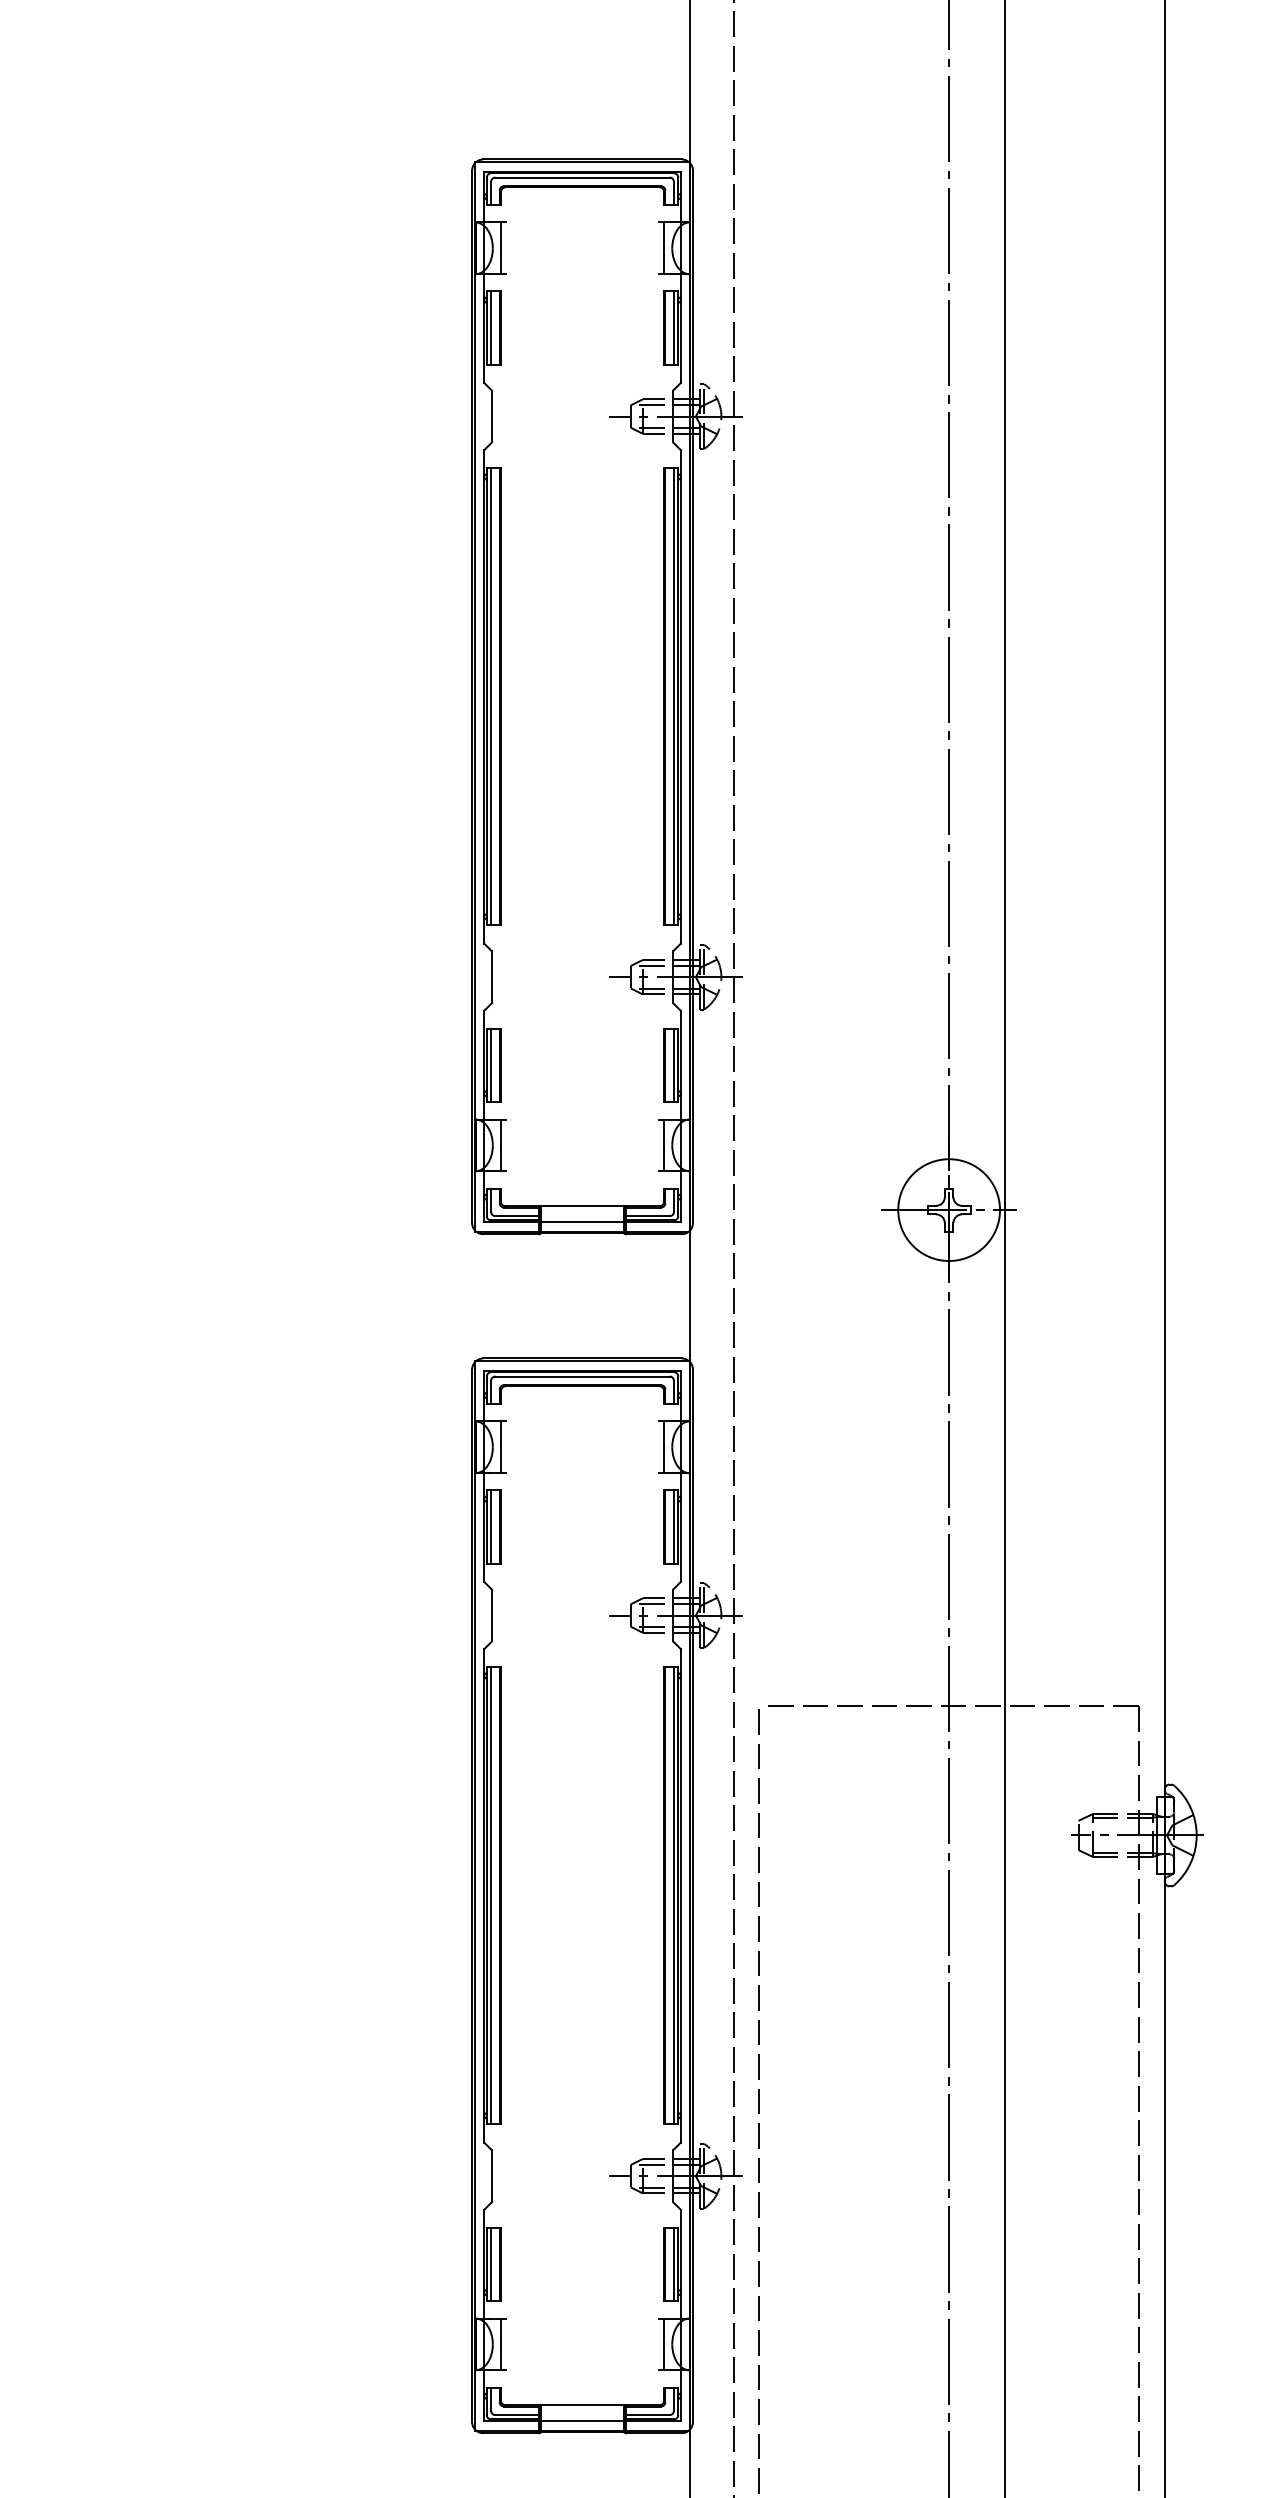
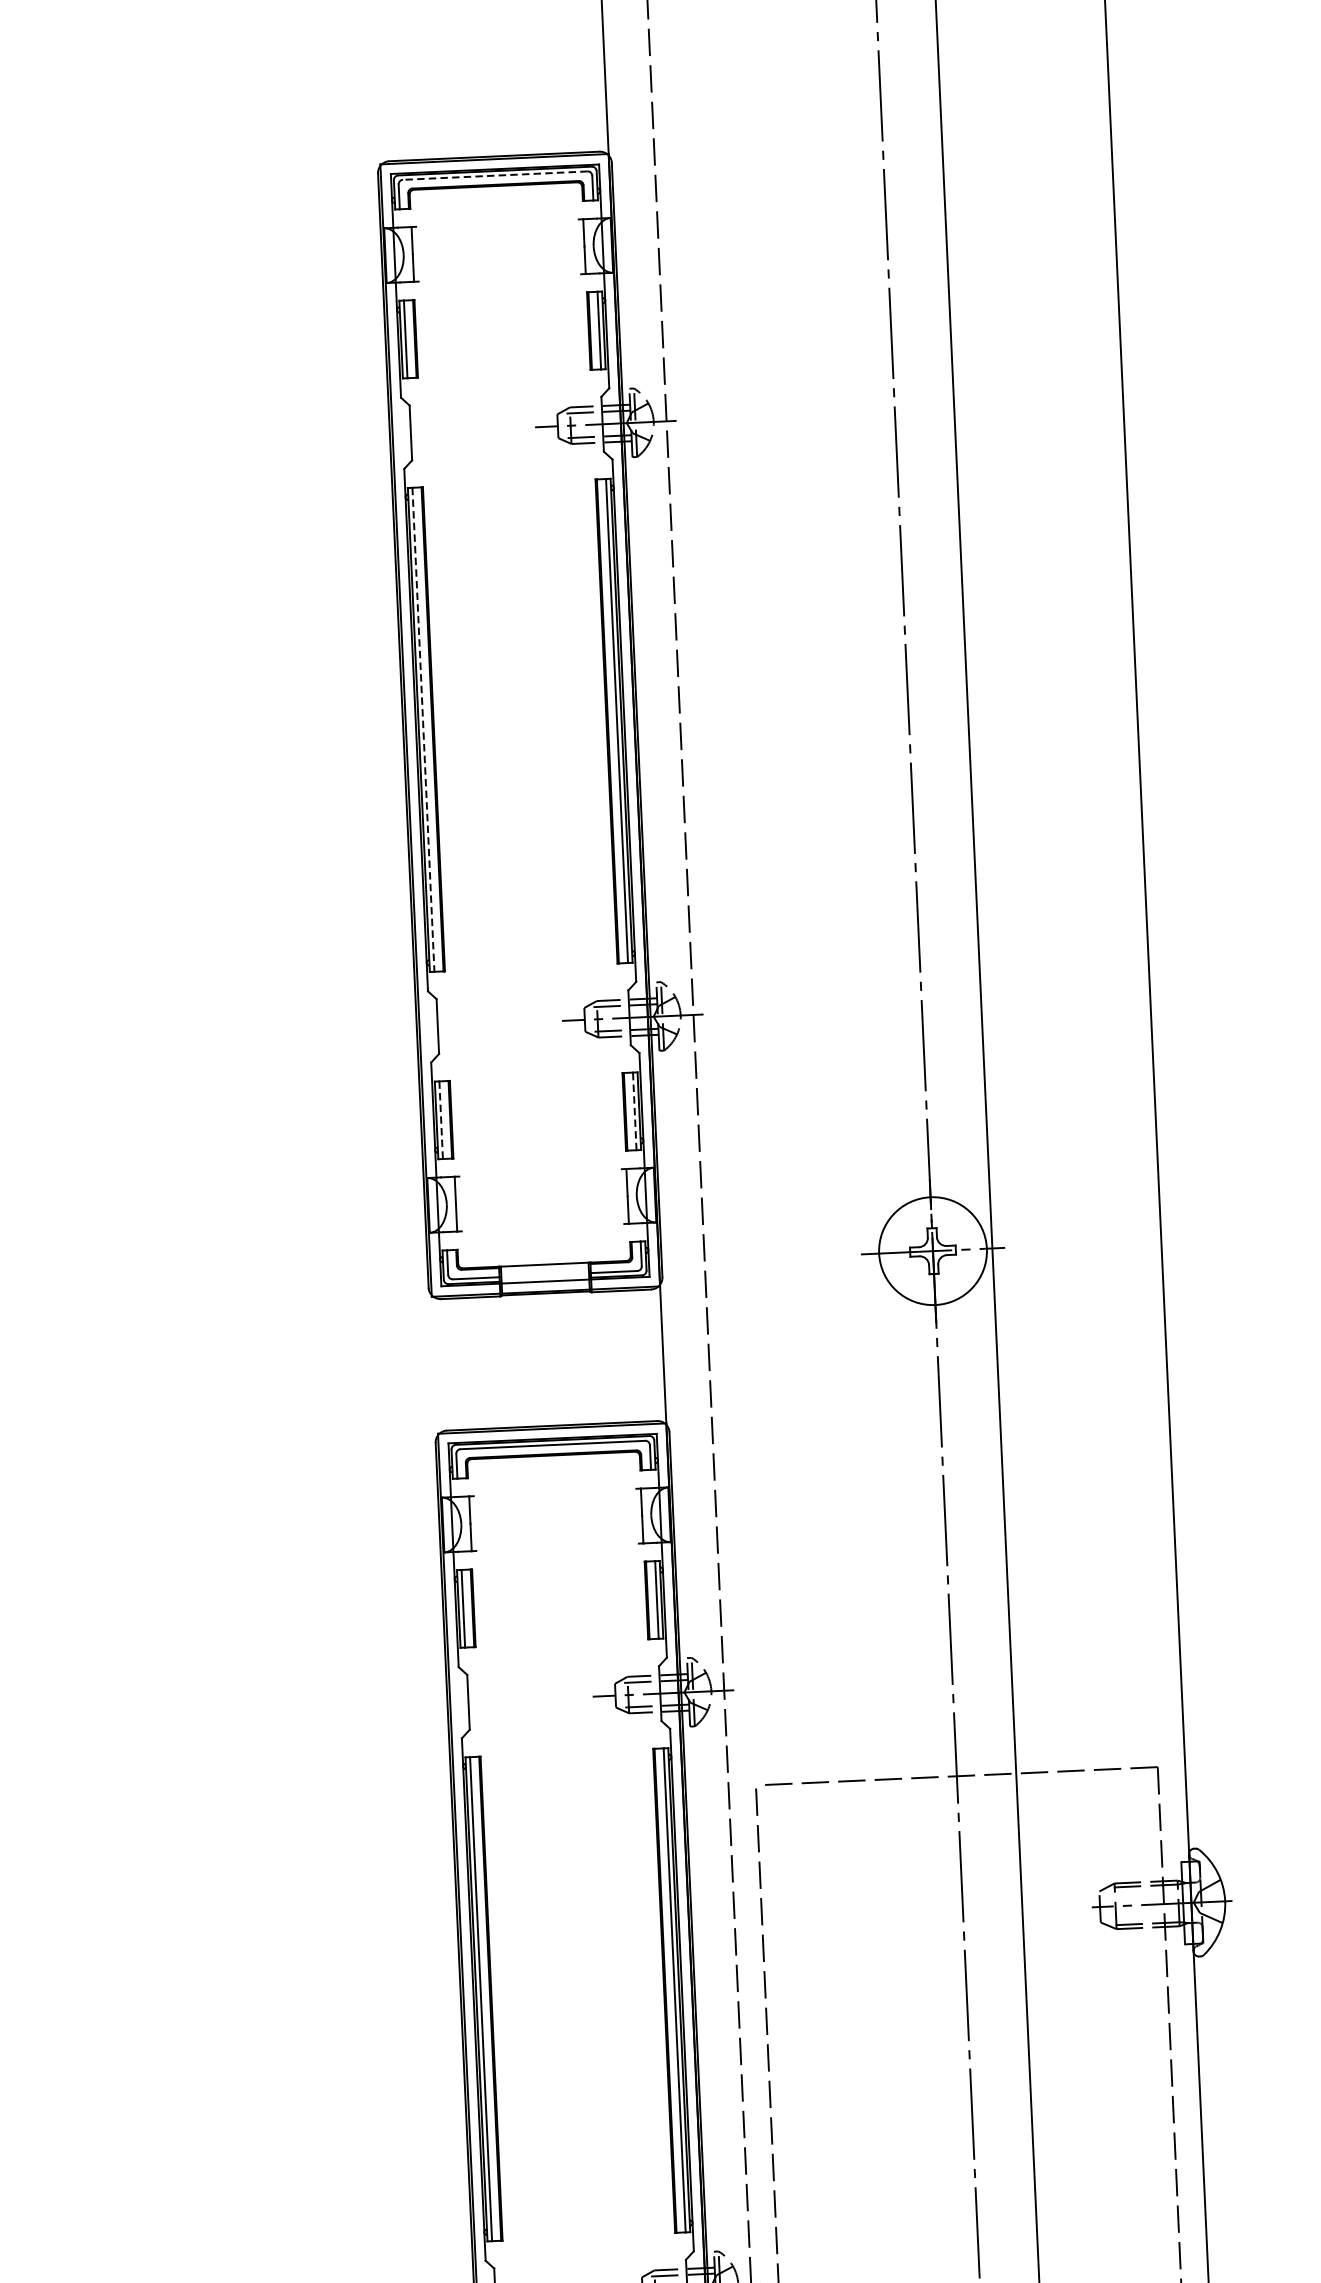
line: (582, 177) -> (495, 175), solid -> dashed
line: (491, 696) -> (423, 729), solid -> dashed
line: (491, 1065) -> (441, 1120), solid -> dashed
line: (673, 1065) -> (634, 1111), solid -> dashed

